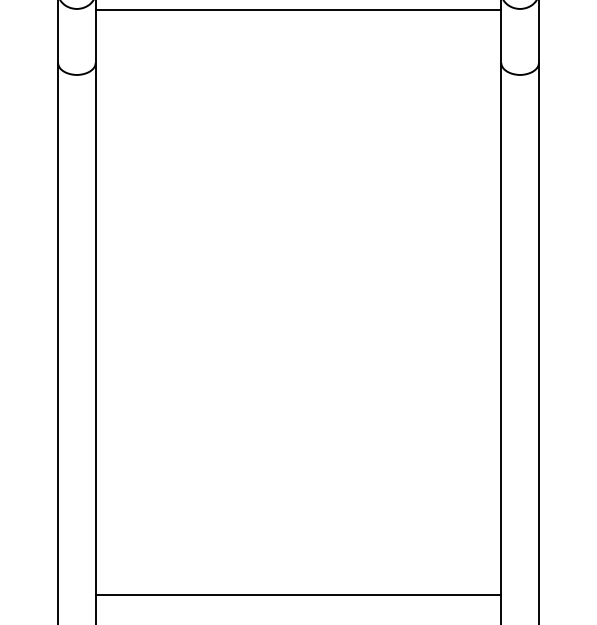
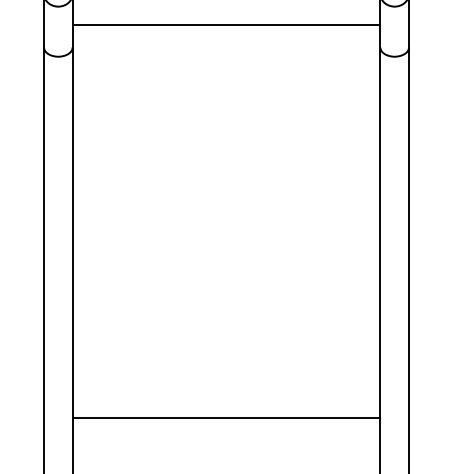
line: (298, 9) -> (226, 24), moved
line: (298, 594) -> (226, 417), moved

